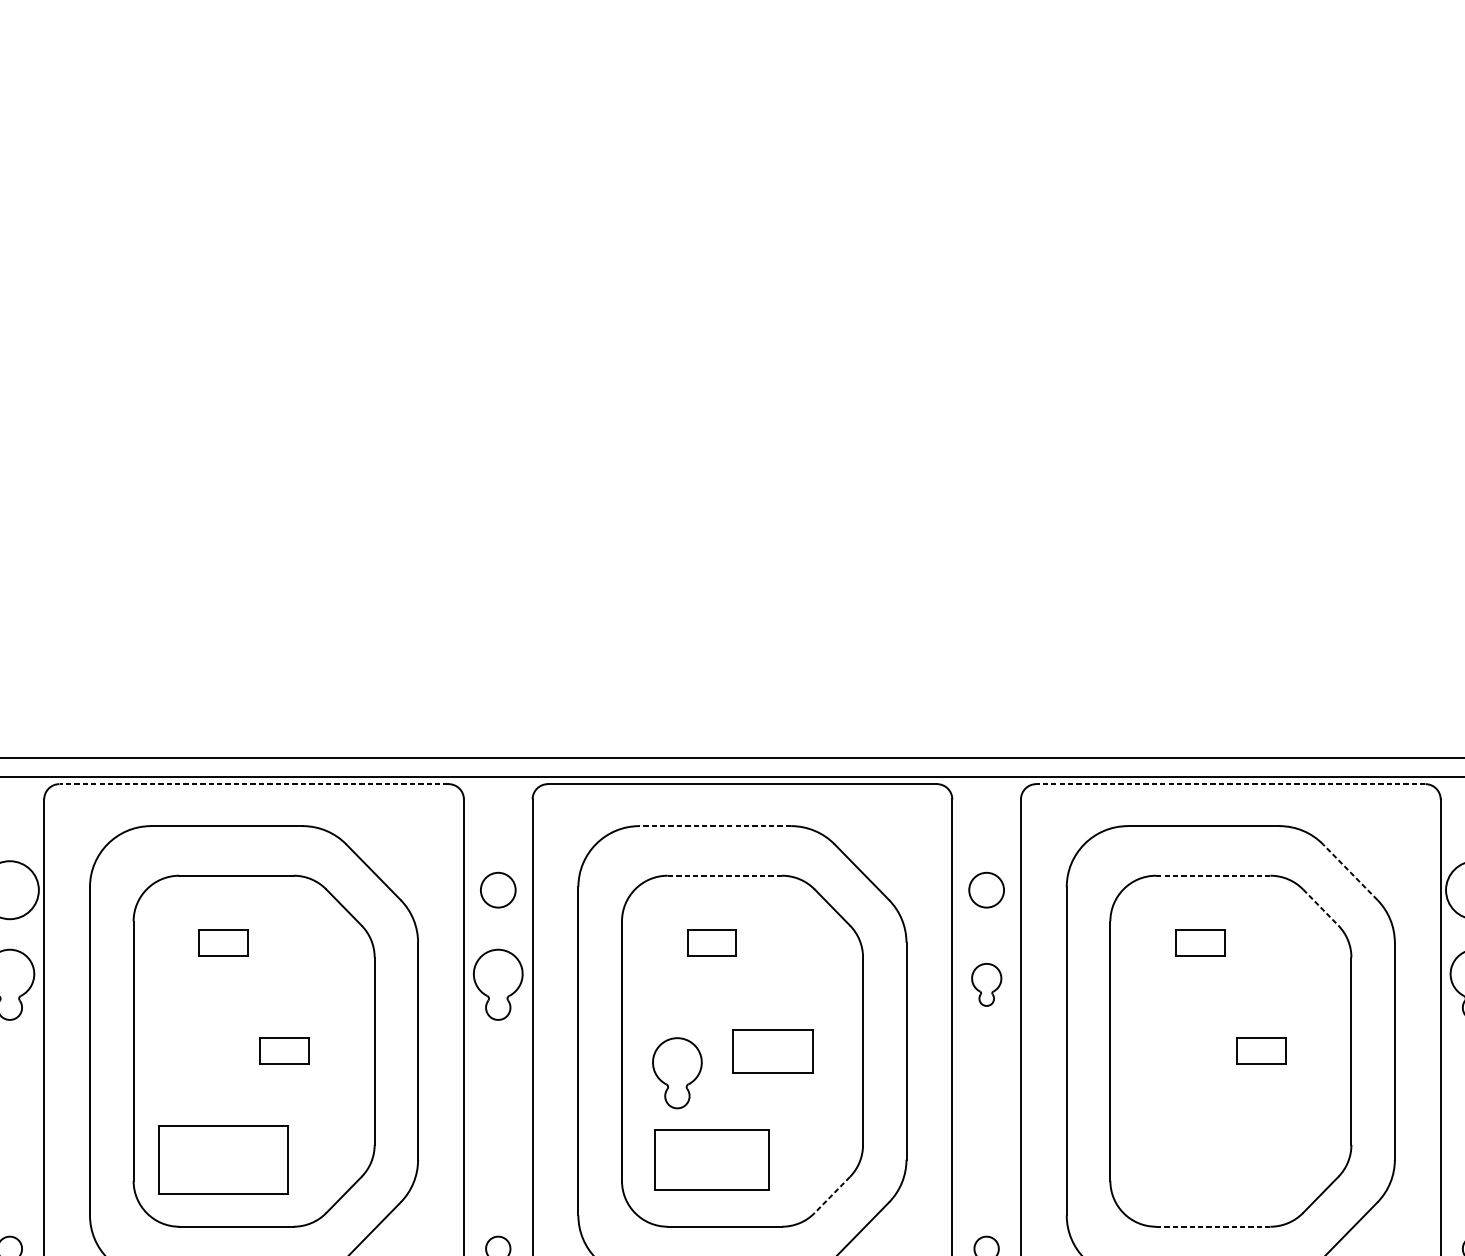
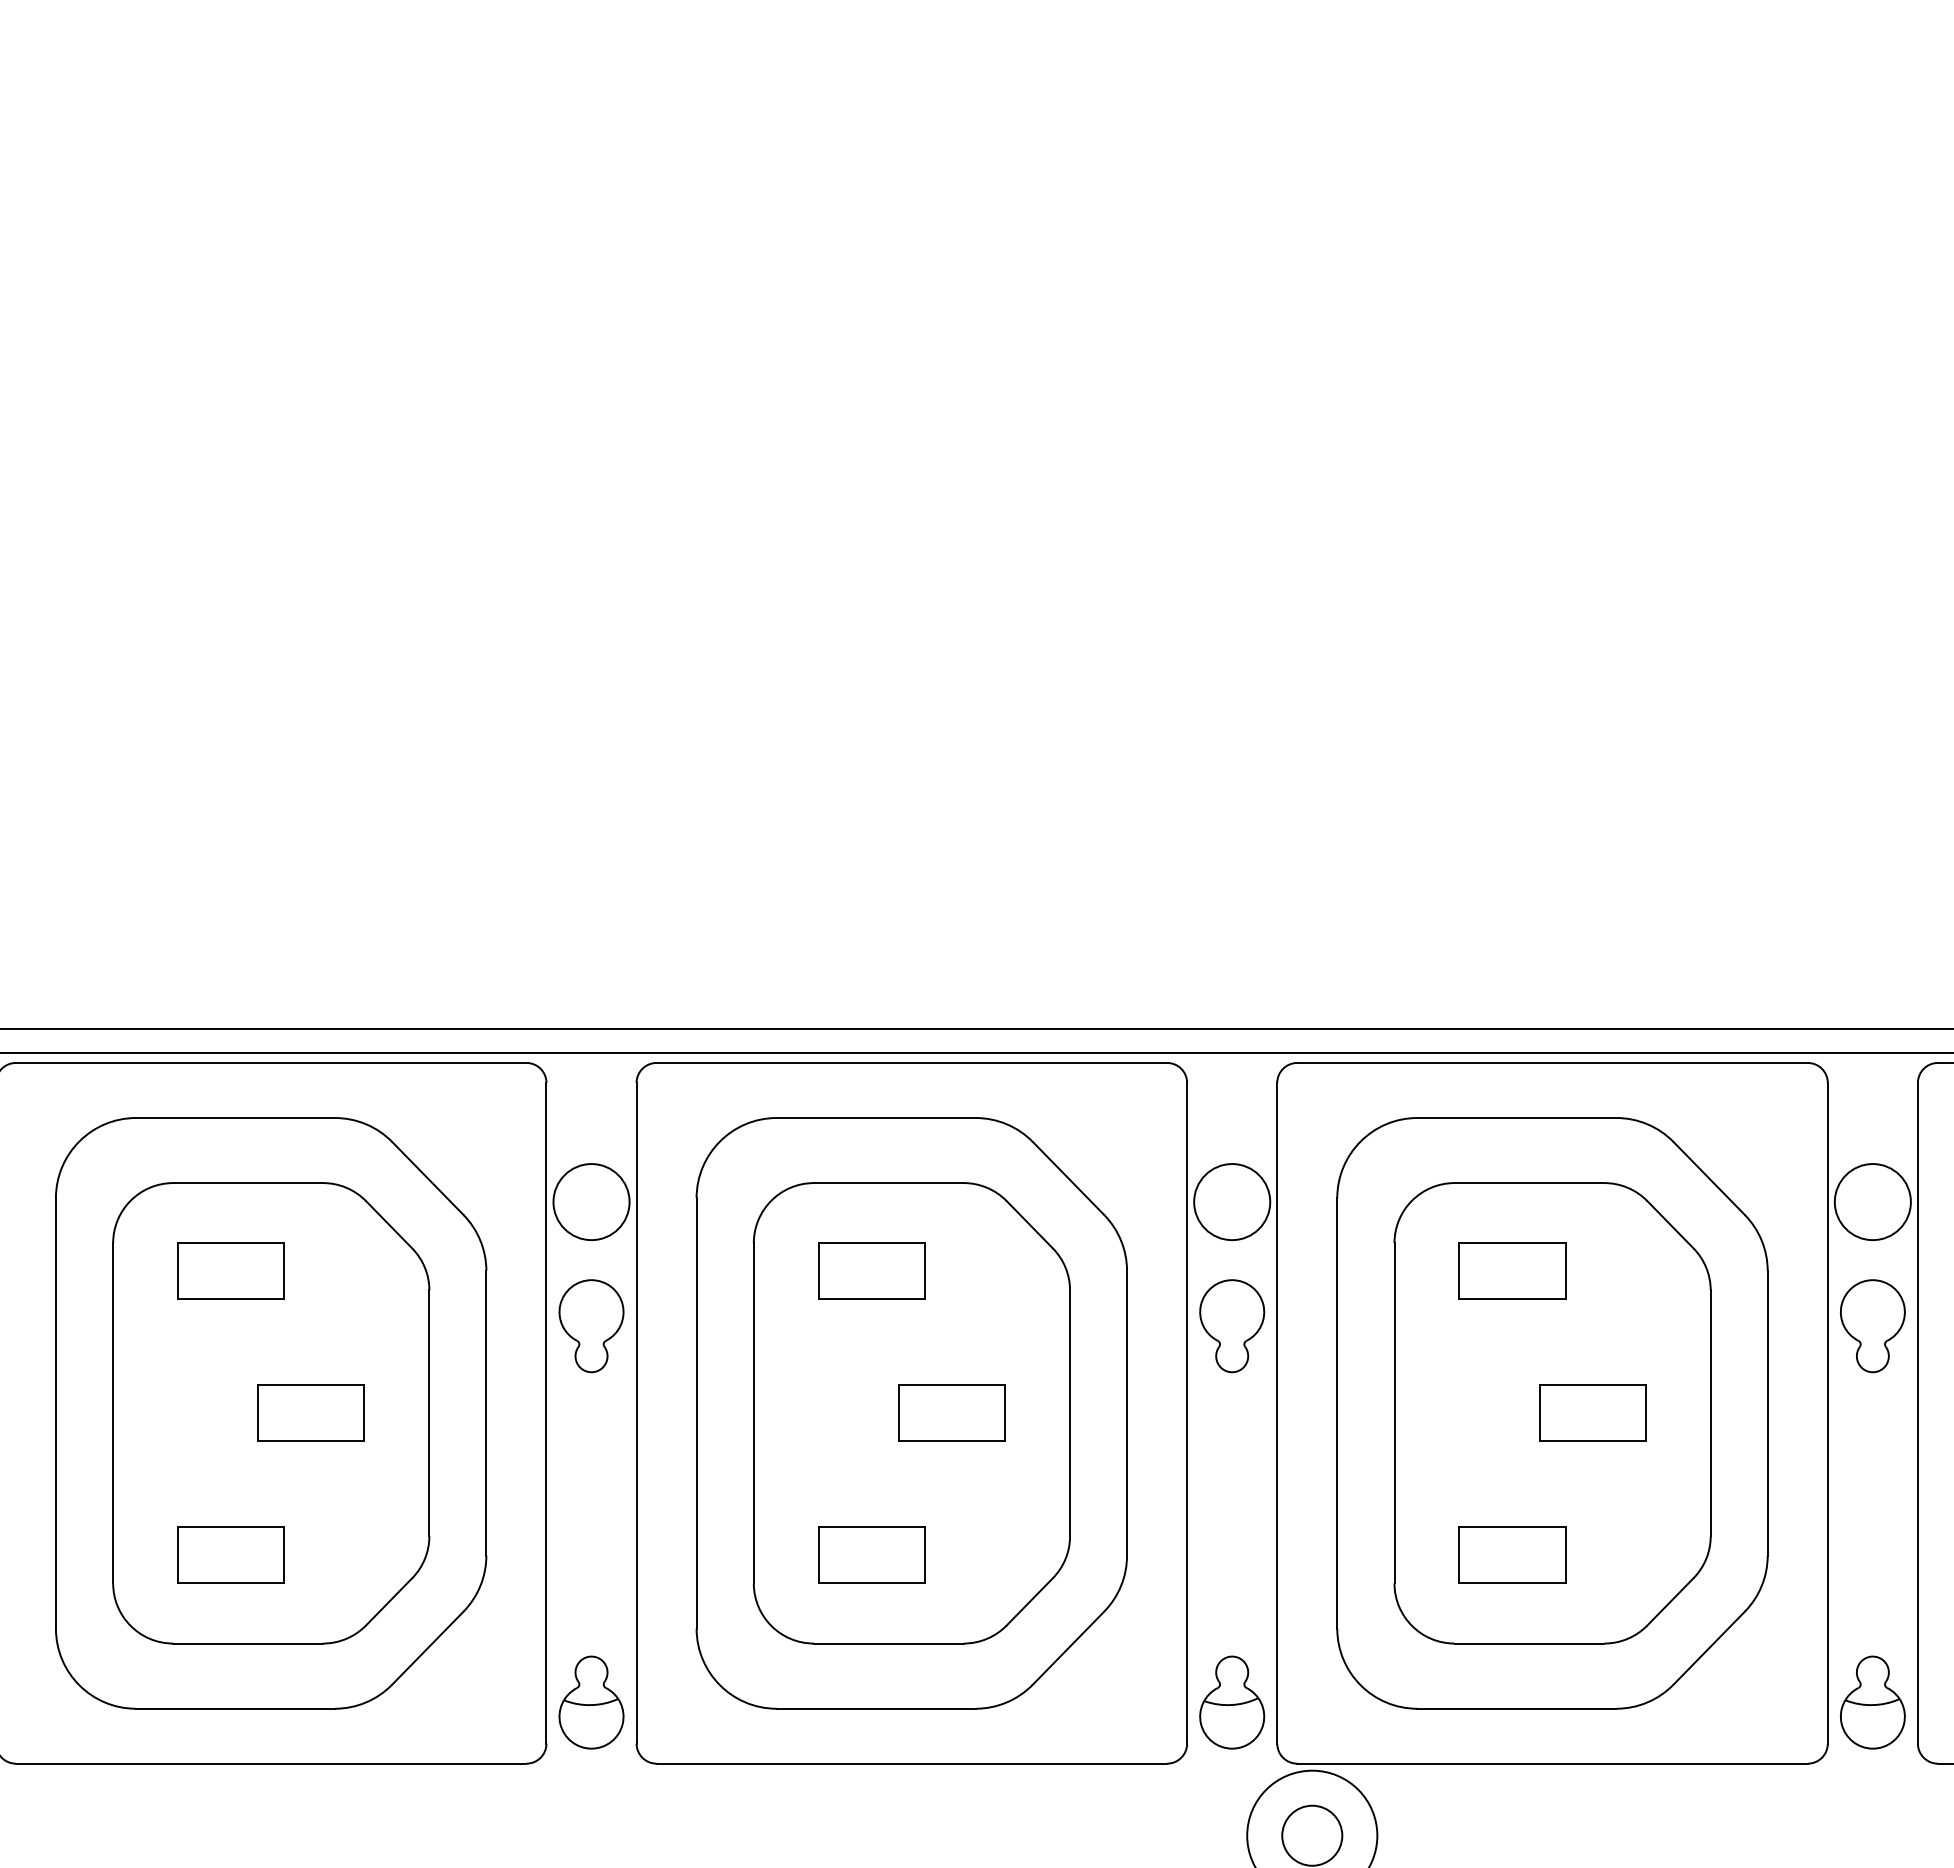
line: (253, 783) -> (270, 1062), dashed -> solid
line: (1230, 783) -> (1552, 1062), dashed -> solid
line: (715, 826) -> (876, 1118), dashed -> solid
line: (1350, 872) -> (1709, 1178), dashed -> solid
line: (724, 876) -> (888, 1183), dashed -> solid
line: (1213, 876) -> (1529, 1183), dashed -> solid
circle: (498, 890) -> (591, 1202), size x1.67
circle: (986, 890) -> (1232, 1202), size x1.67
line: (1320, 908) -> (1670, 1225), dashed -> solid
part: (223, 942) -> (230, 1270), size x1.67
part: (711, 942) -> (871, 1270), size x1.67
part: (1200, 942) -> (1512, 1270), size x1.67
part: (986, 985) -> (1232, 1326), size x1.67
part: (284, 1050) -> (310, 1412), size x1.67
part: (1261, 1050) -> (1592, 1412), size x1.67
part: (677, 1073) -> (826, 1442), removed
part: (223, 1158) -> (230, 1554), size x0.62
part: (711, 1158) -> (871, 1554), size x0.71
part: (1200, 1158) -> (1512, 1554), added
line: (832, 1195) -> (1029, 1602), dashed -> solid
line: (1213, 1226) -> (1529, 1643), dashed -> solid

